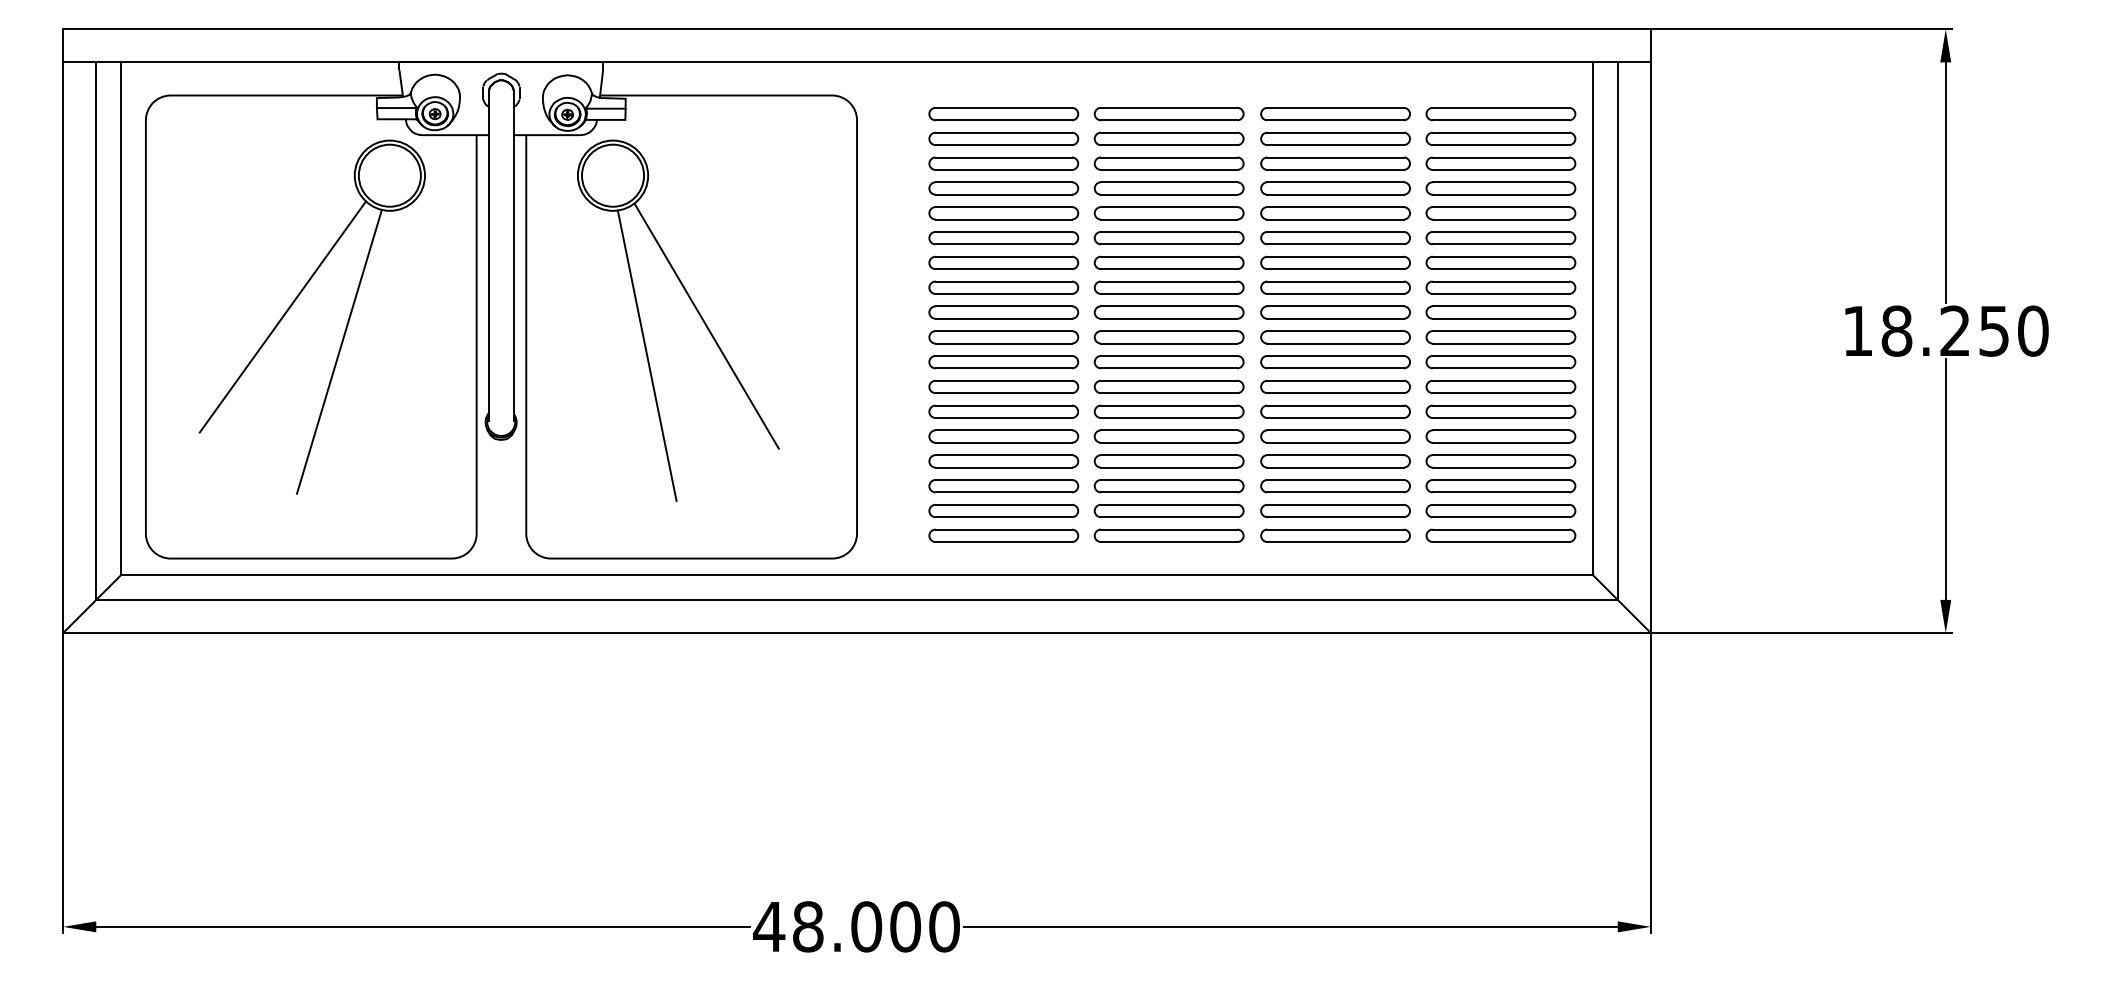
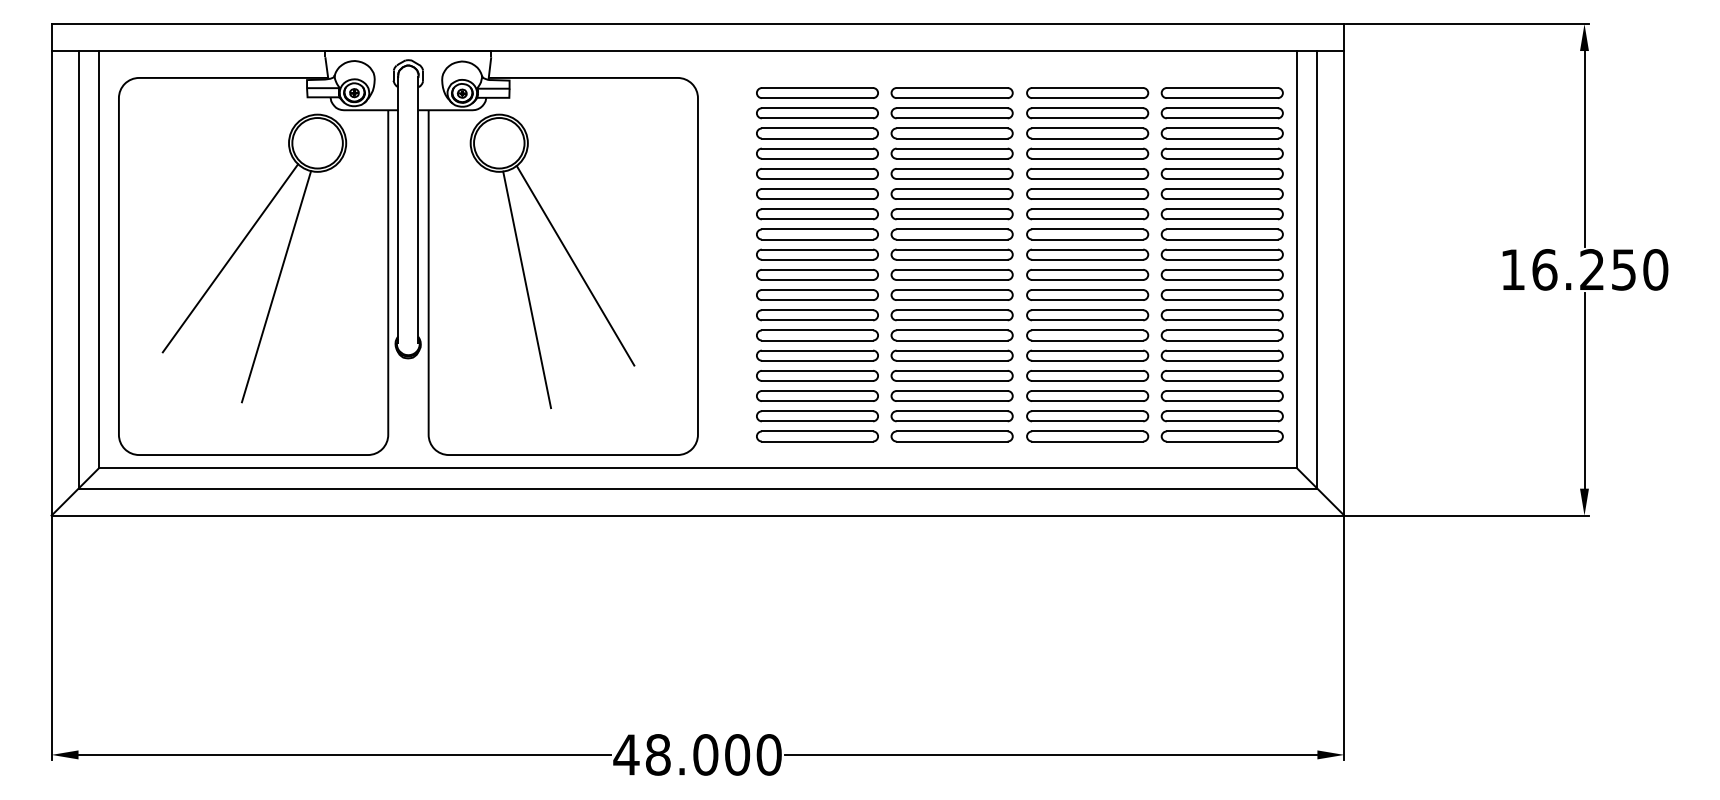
text: (1896, 330) -> (1544, 269), 18.250 -> 16.250

